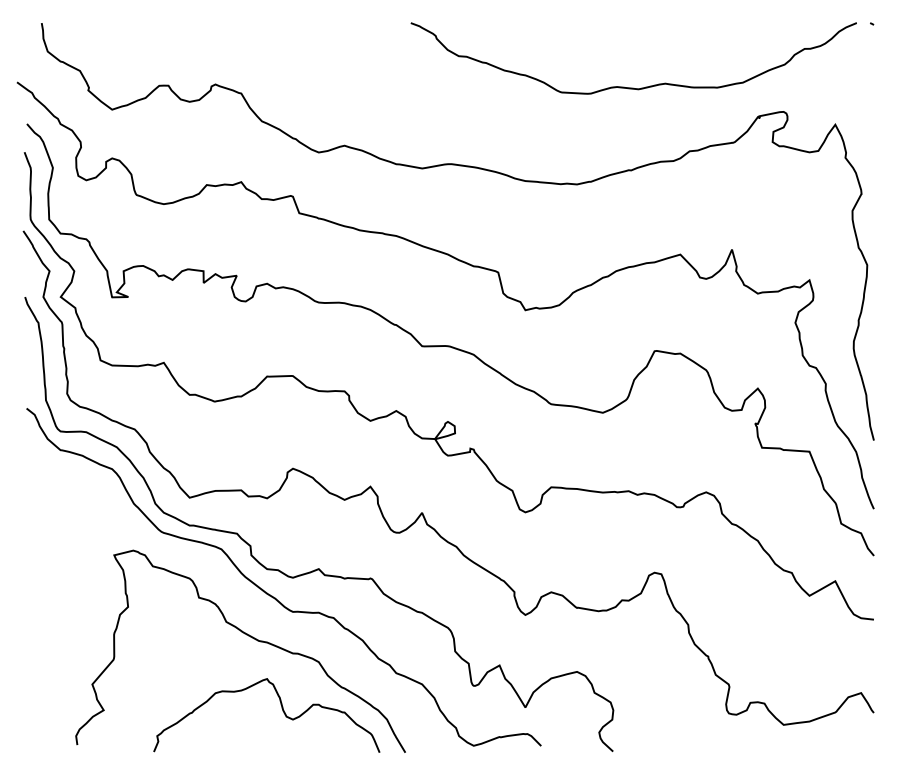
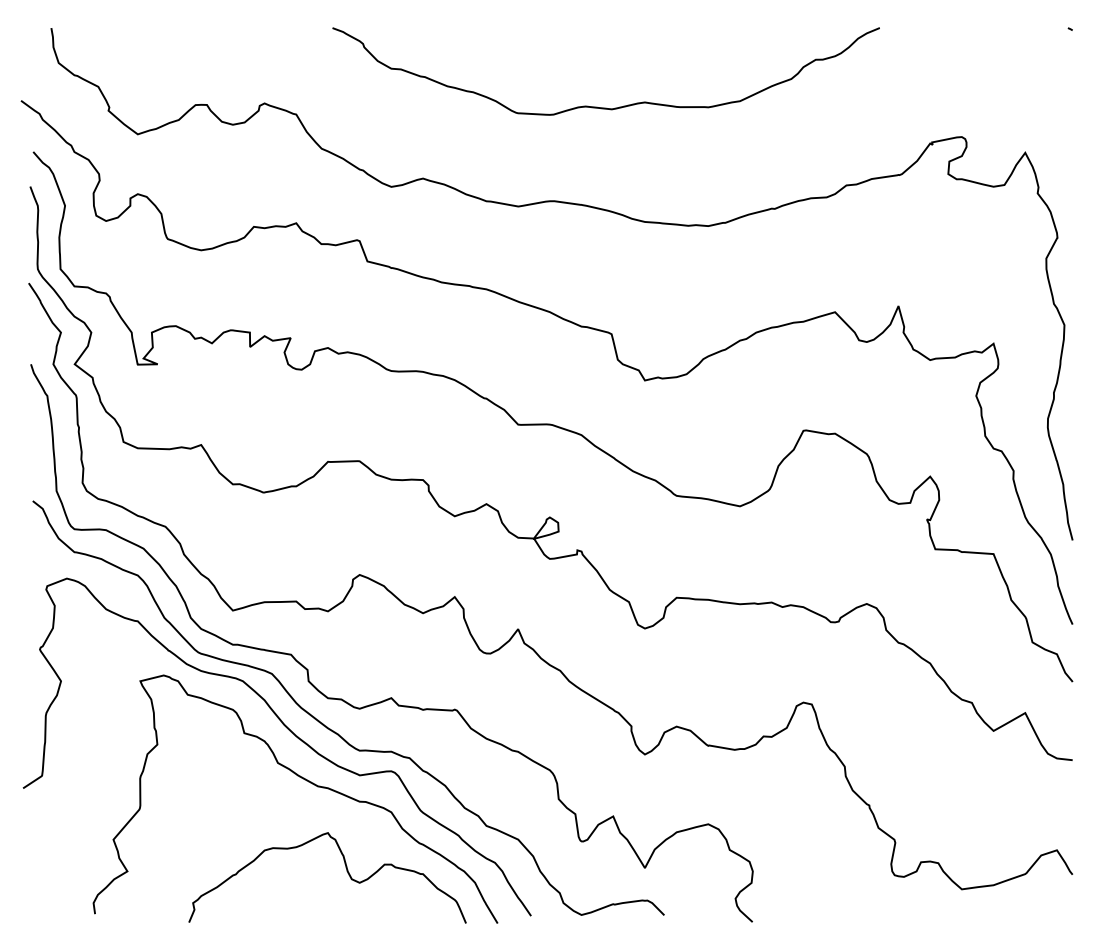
curve: (633, 87) -> (605, 107), moved
curve: (236, 596) -> (290, 731), added

